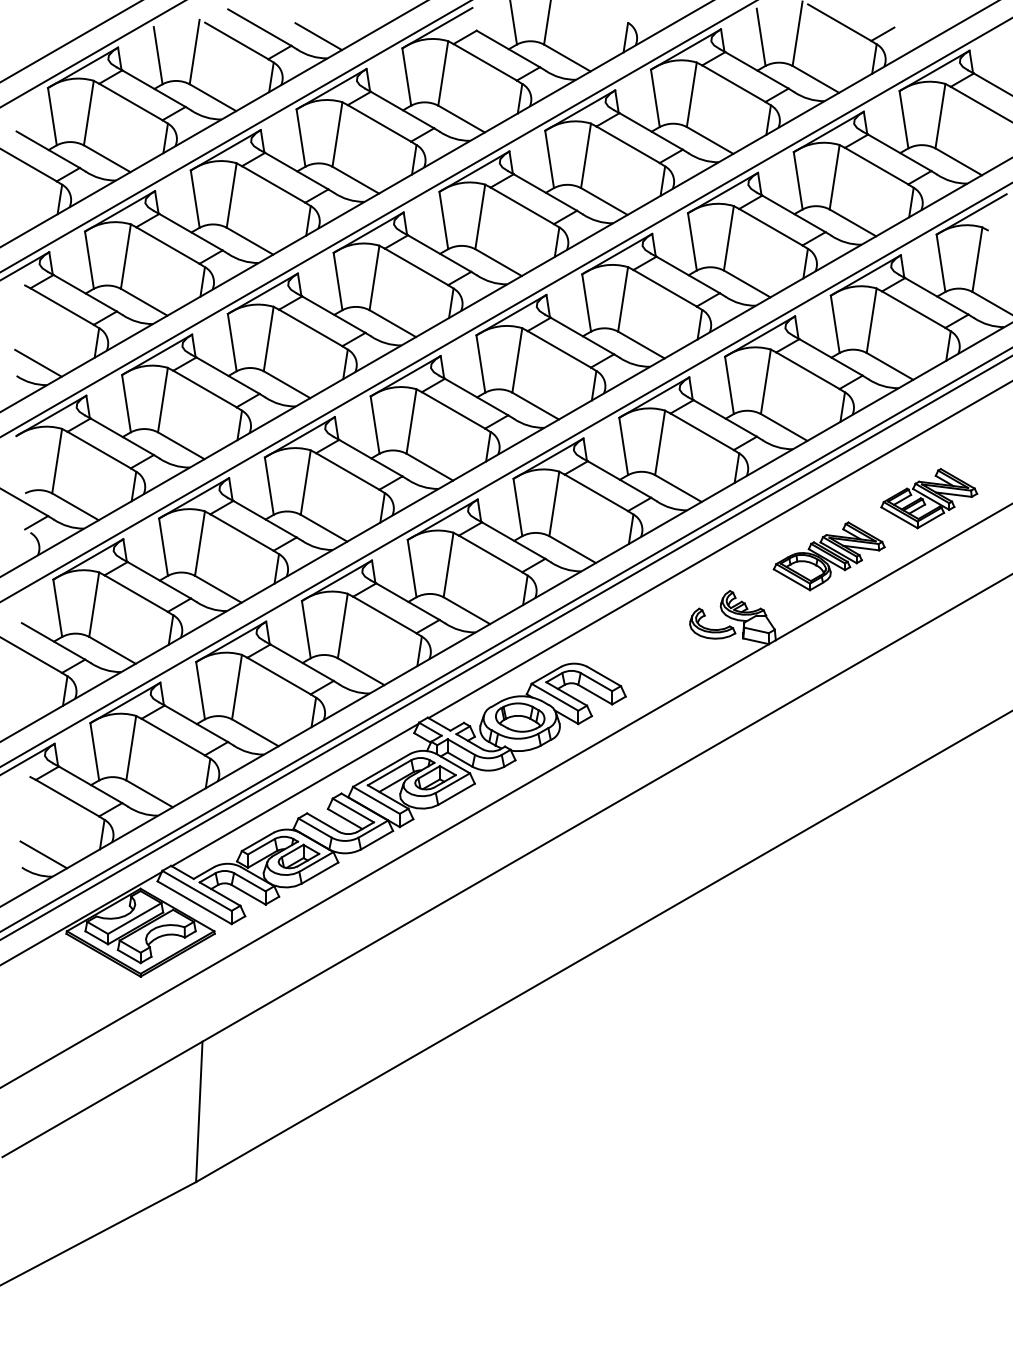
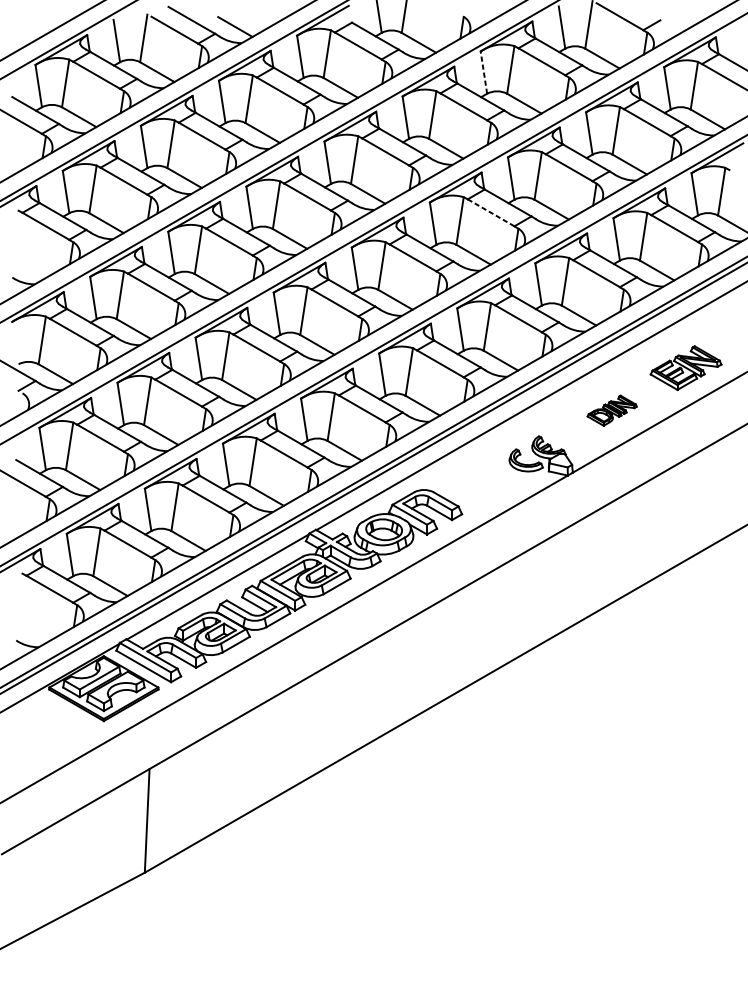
line: (655, 98) -> (484, 72), solid -> dashed
line: (665, 288) -> (491, 212), solid -> dashed
line: (38, 362) -> (28, 267), removed
part: (828, 556) -> (611, 410), size x0.6
line: (43, 854) -> (32, 630), removed

